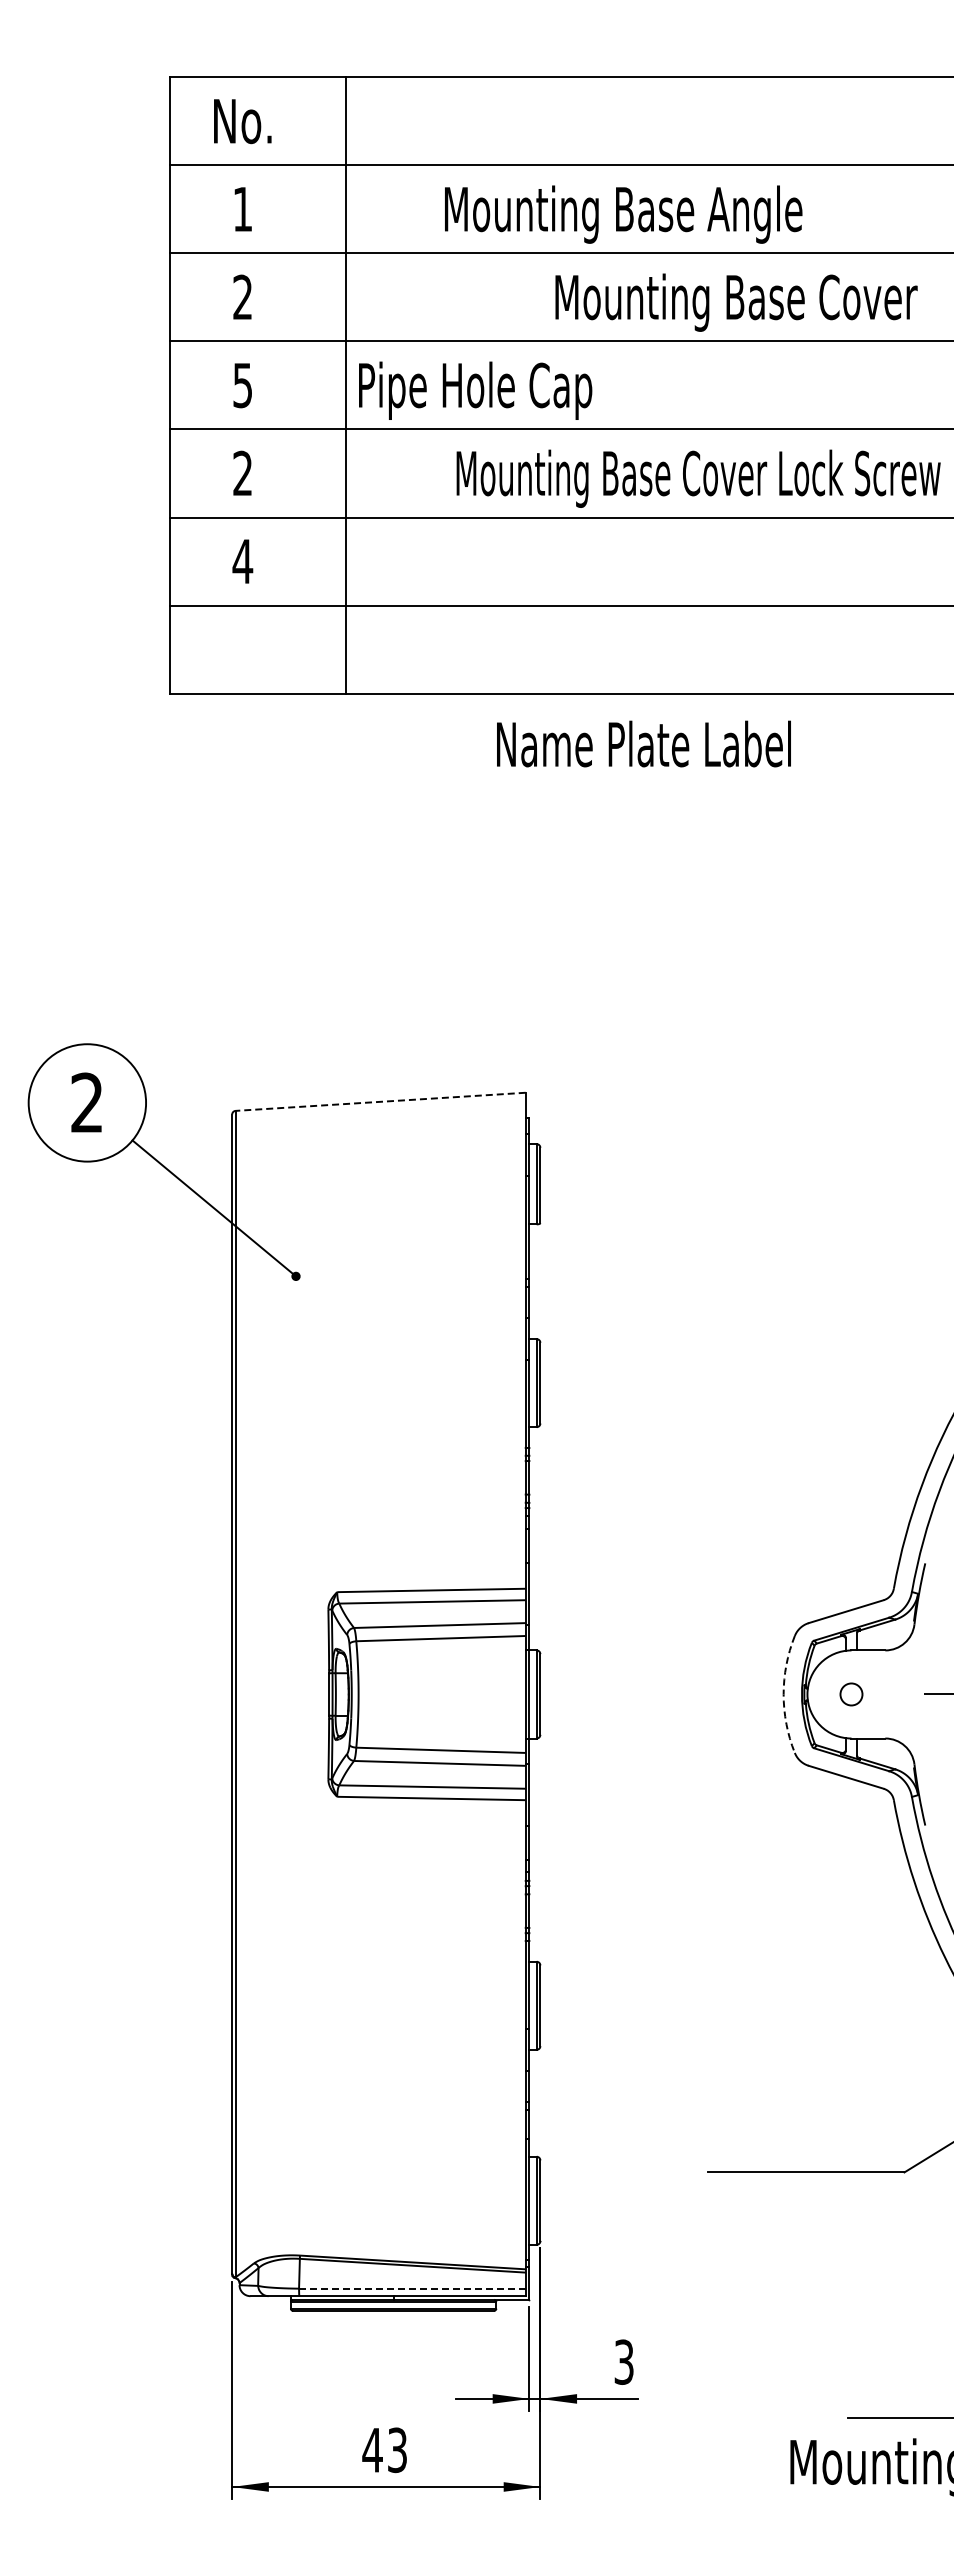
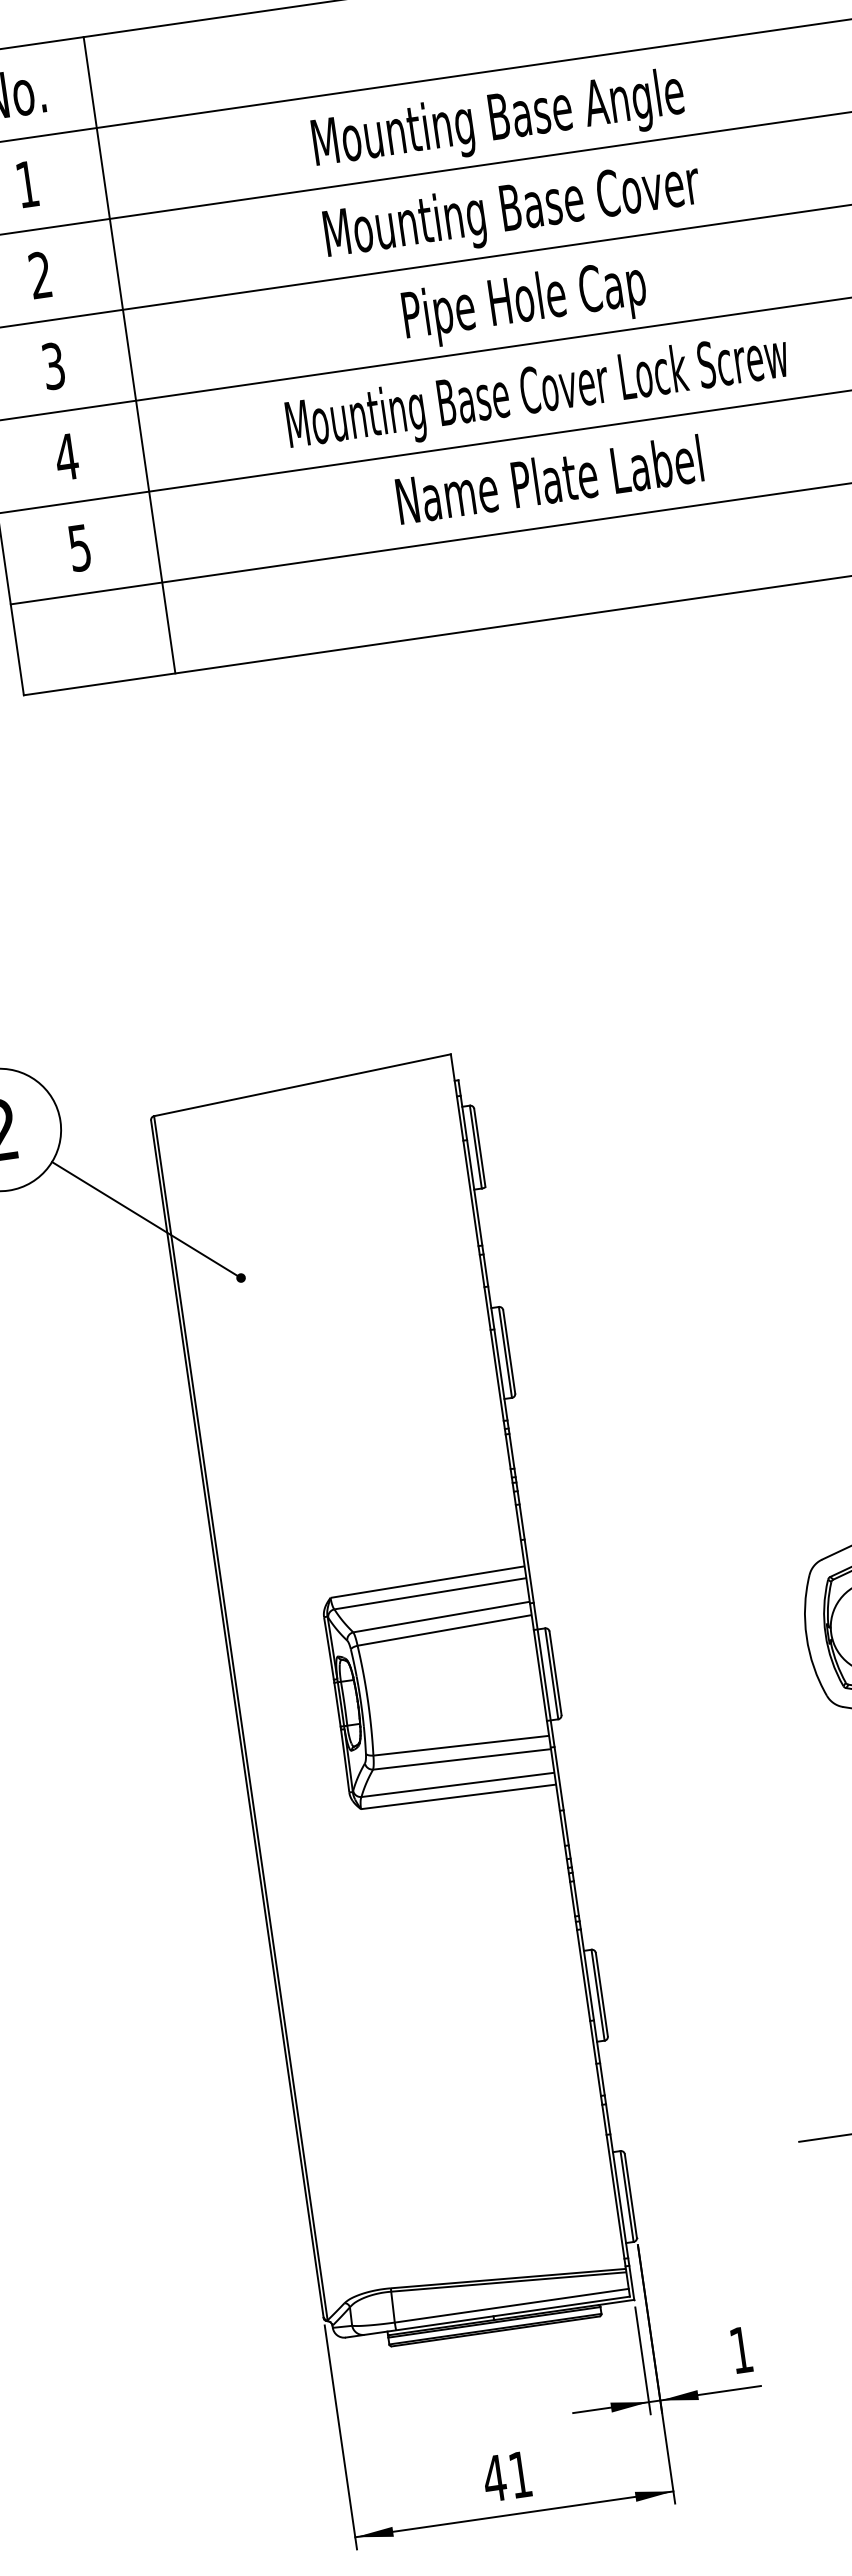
text: (623, 214) -> (498, 121), moved
text: (736, 302) -> (512, 212), moved
text: (242, 384) -> (53, 365), 5 -> 3
line: (346, 385) -> (129, 355), moved
text: (475, 390) -> (524, 303), moved
text: (242, 472) -> (66, 456), 2 -> 4
text: (242, 561) -> (79, 547), 4 -> 5
text: (643, 743) -> (549, 479), moved
line: (380, 1101) -> (302, 1084), dashed -> solid
arc: (783, 1694) -> (806, 1637), dashed -> solid
line: (411, 2288) -> (510, 2305), dashed -> solid
text: (623, 2361) -> (740, 2349), 3 -> 1
text: (397, 2450) -> (520, 2475), 43 -> 41

